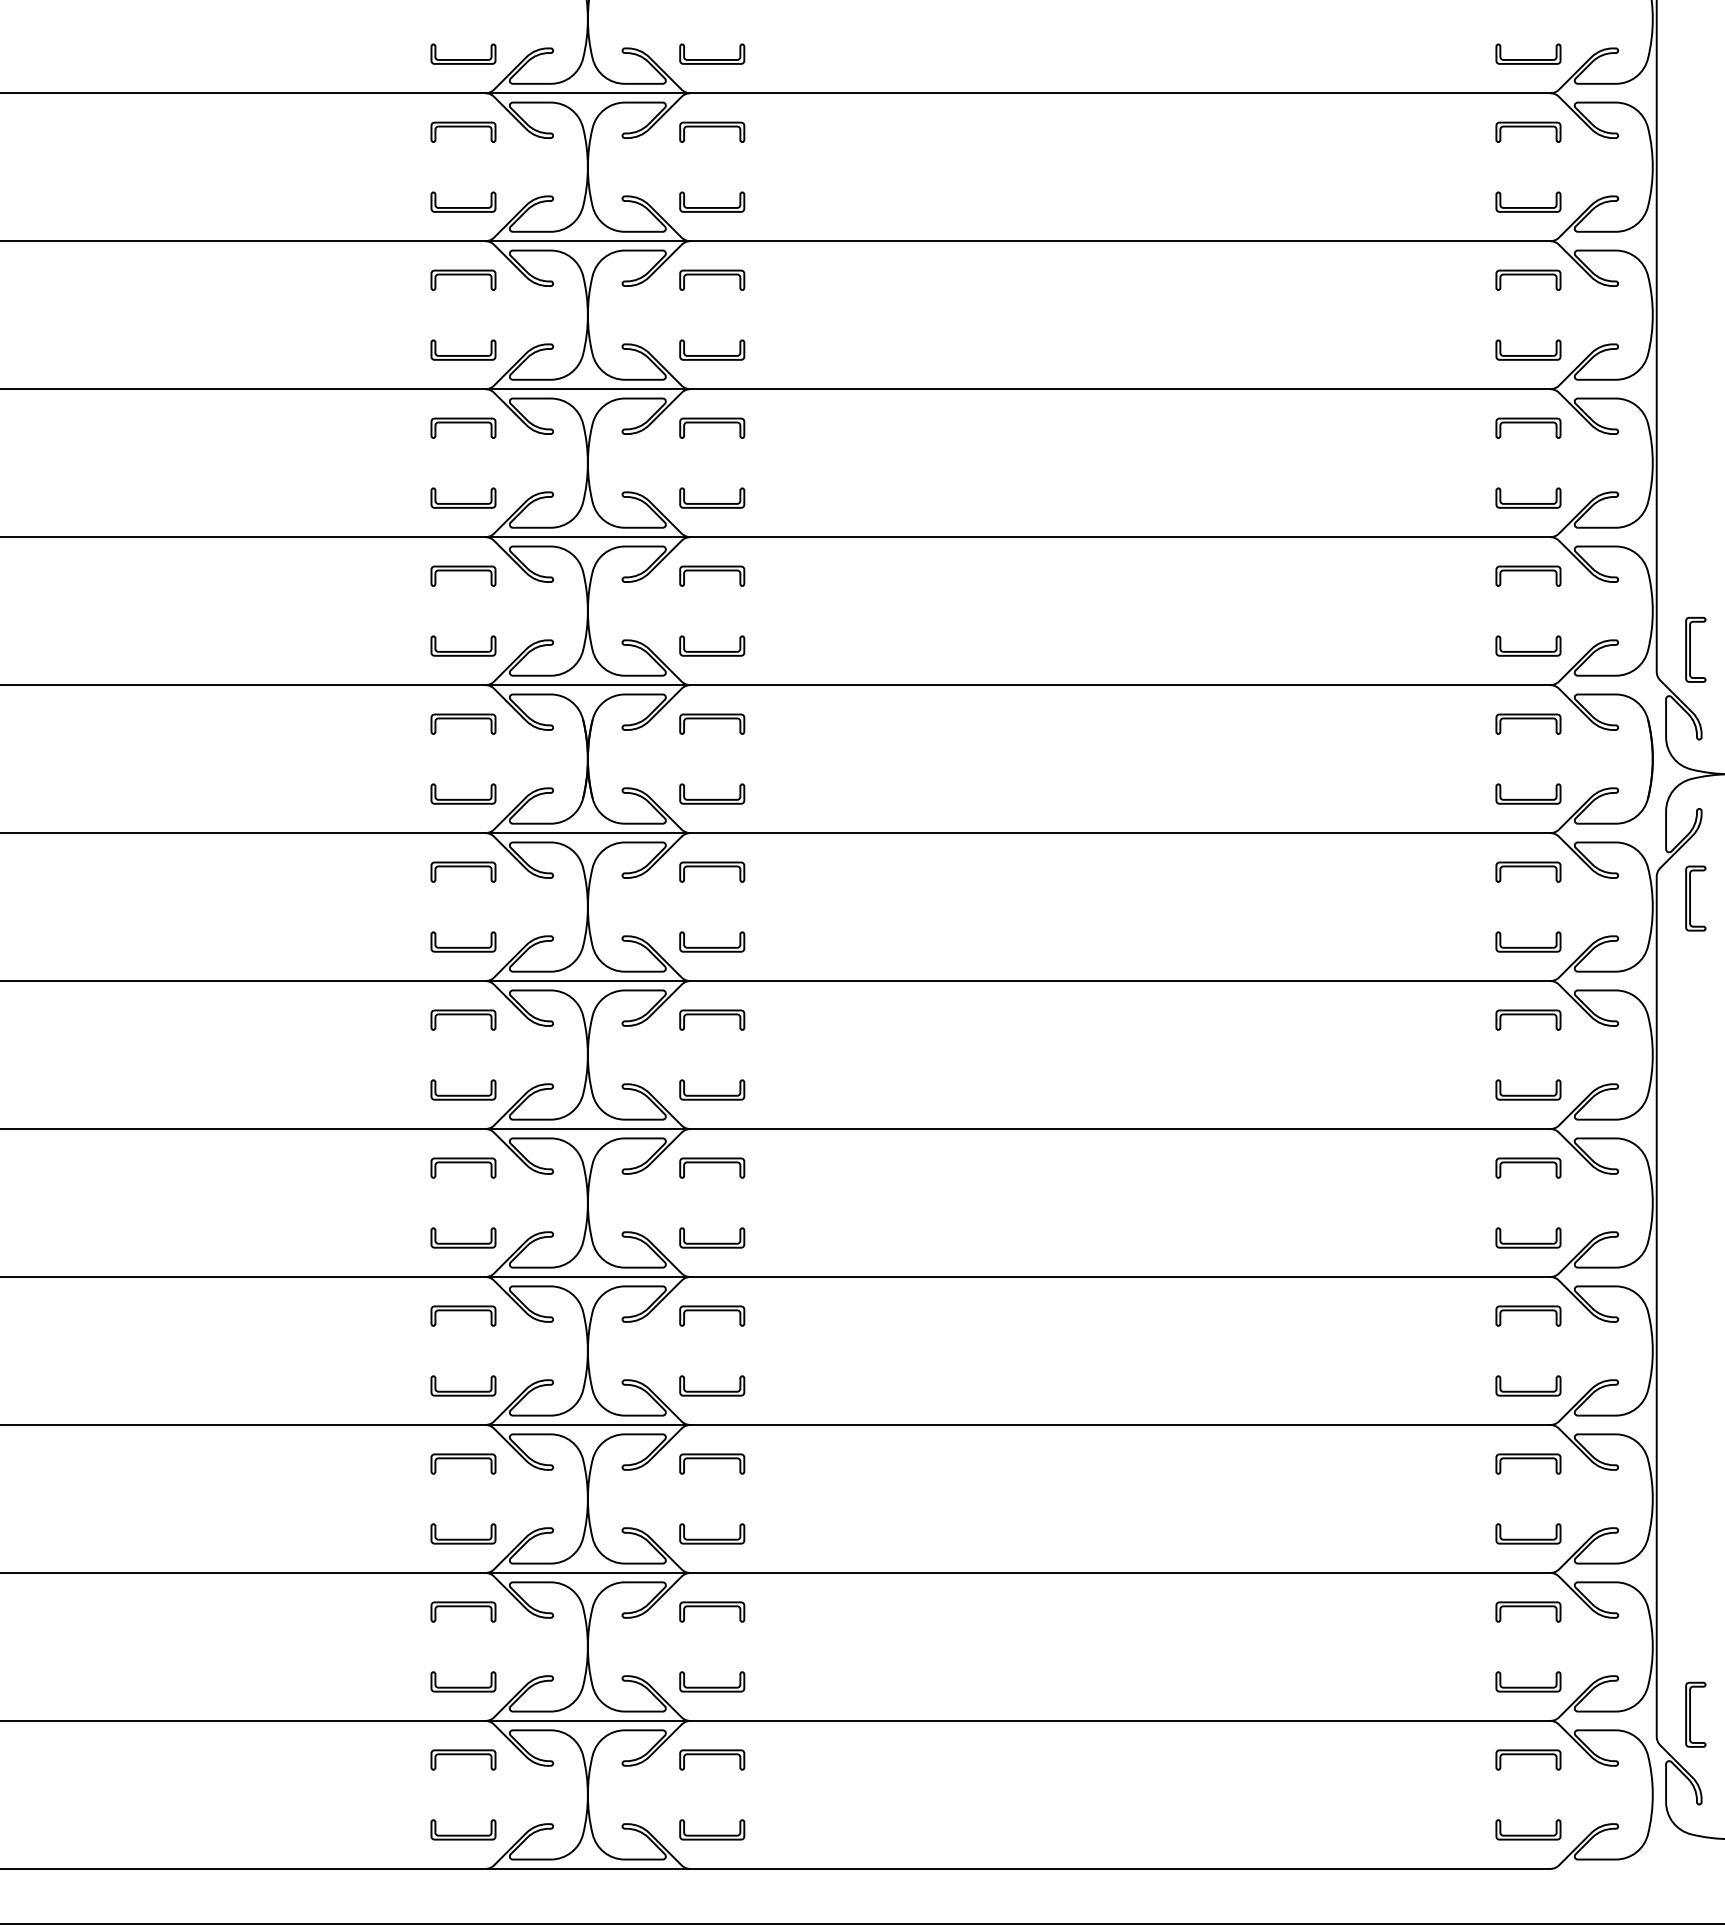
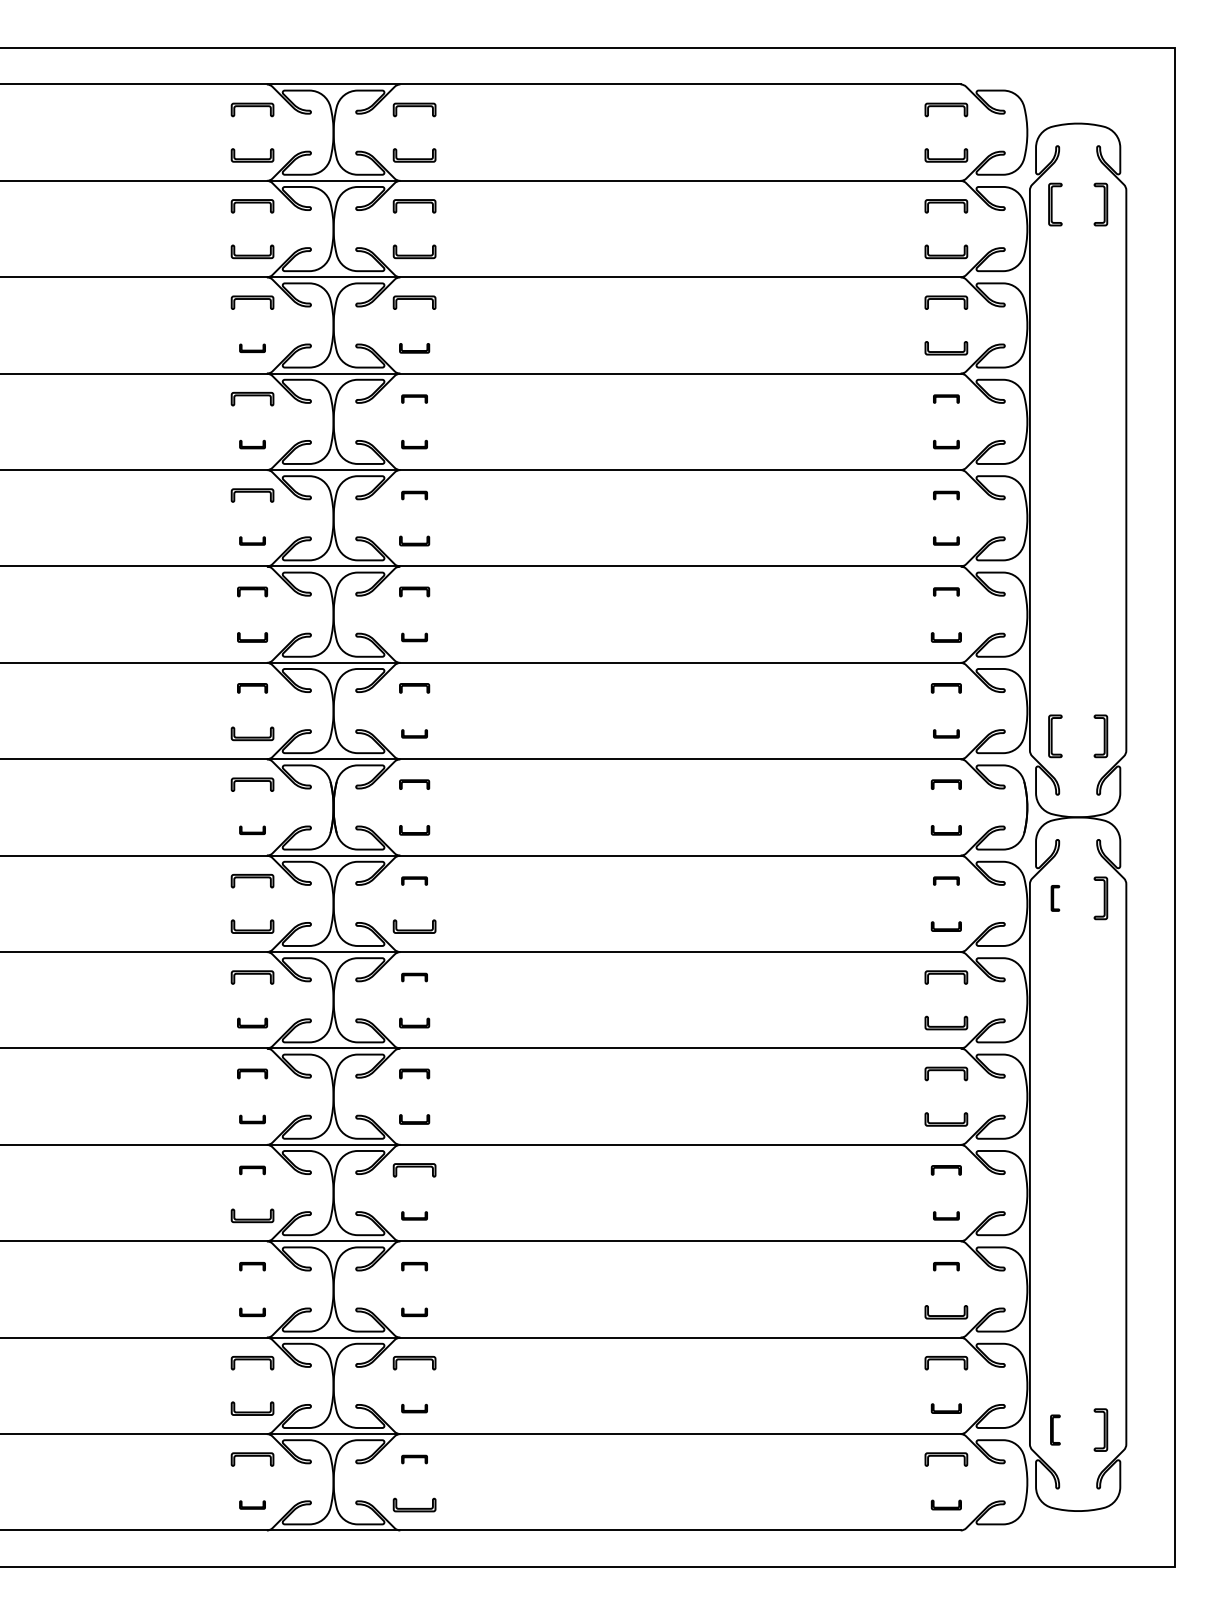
part: (463, 54) -> (252, 348), size x0.6
part: (712, 54) -> (414, 348), size x0.7
part: (712, 131) -> (414, 398), size x0.6
part: (1528, 131) -> (946, 398), size x0.6
part: (463, 201) -> (252, 444), size x0.6
part: (712, 201) -> (414, 444), size x0.6
part: (1528, 201) -> (946, 444), size x0.6
part: (712, 280) -> (414, 495), size x0.6
part: (1528, 280) -> (946, 495), size x0.6
part: (463, 349) -> (252, 540), size x0.6
part: (712, 349) -> (414, 540), size x0.7
part: (1528, 349) -> (946, 540), size x0.6
part: (463, 427) -> (252, 591), size x0.7
part: (712, 427) -> (414, 591), size x0.7
part: (1528, 427) -> (946, 591), size x0.6
part: (463, 498) -> (252, 637), size x0.7
part: (712, 498) -> (414, 637), size x0.6
part: (1528, 498) -> (946, 637), size x0.7
part: (463, 576) -> (252, 688), size x0.7
part: (712, 576) -> (414, 688), size x0.7
part: (1528, 576) -> (946, 688), size x0.7
part: (712, 645) -> (414, 733), size x0.6
part: (1528, 645) -> (946, 733), size x0.6
part: (712, 723) -> (414, 784), size x0.7
part: (1528, 723) -> (946, 784), size x0.7
part: (463, 794) -> (252, 830), size x0.6
part: (712, 794) -> (414, 830), size x0.7
part: (1528, 794) -> (946, 830), size x0.7
part: (712, 871) -> (414, 880), size x0.6
part: (1528, 871) -> (946, 880), size x0.6
part: (1695, 898) -> (1055, 898), size x0.6
part: (1528, 941) -> (946, 926), size x0.7
part: (712, 1020) -> (414, 977), size x0.6
part: (463, 1089) -> (252, 1022), size x0.7
part: (712, 1089) -> (414, 1022), size x0.7
part: (463, 1167) -> (252, 1073), size x0.7
part: (712, 1167) -> (414, 1073), size x0.7
part: (463, 1238) -> (252, 1119), size x0.6
part: (712, 1238) -> (414, 1119), size x0.7
part: (463, 1316) -> (252, 1170), size x0.6
part: (1528, 1316) -> (946, 1170), size x0.7
part: (712, 1385) -> (414, 1215), size x0.6
part: (1528, 1385) -> (946, 1215), size x0.6
part: (463, 1463) -> (252, 1266), size x0.6
part: (712, 1463) -> (414, 1266), size x0.6
part: (1528, 1463) -> (946, 1266), size x0.6
part: (463, 1534) -> (252, 1312), size x0.6
part: (712, 1534) -> (414, 1312), size x0.6
part: (712, 1681) -> (414, 1408), size x0.6
part: (1528, 1681) -> (946, 1408), size x0.7
part: (1695, 1713) -> (1055, 1429), size x0.7
part: (712, 1759) -> (414, 1459), size x0.6
part: (463, 1829) -> (252, 1504), size x0.6
part: (1528, 1829) -> (946, 1504), size x0.7

